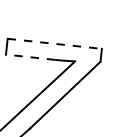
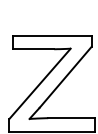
line: (54, 44) -> (52, 36), dashed -> solid
line: (30, 57) -> (33, 49), dashed -> solid

